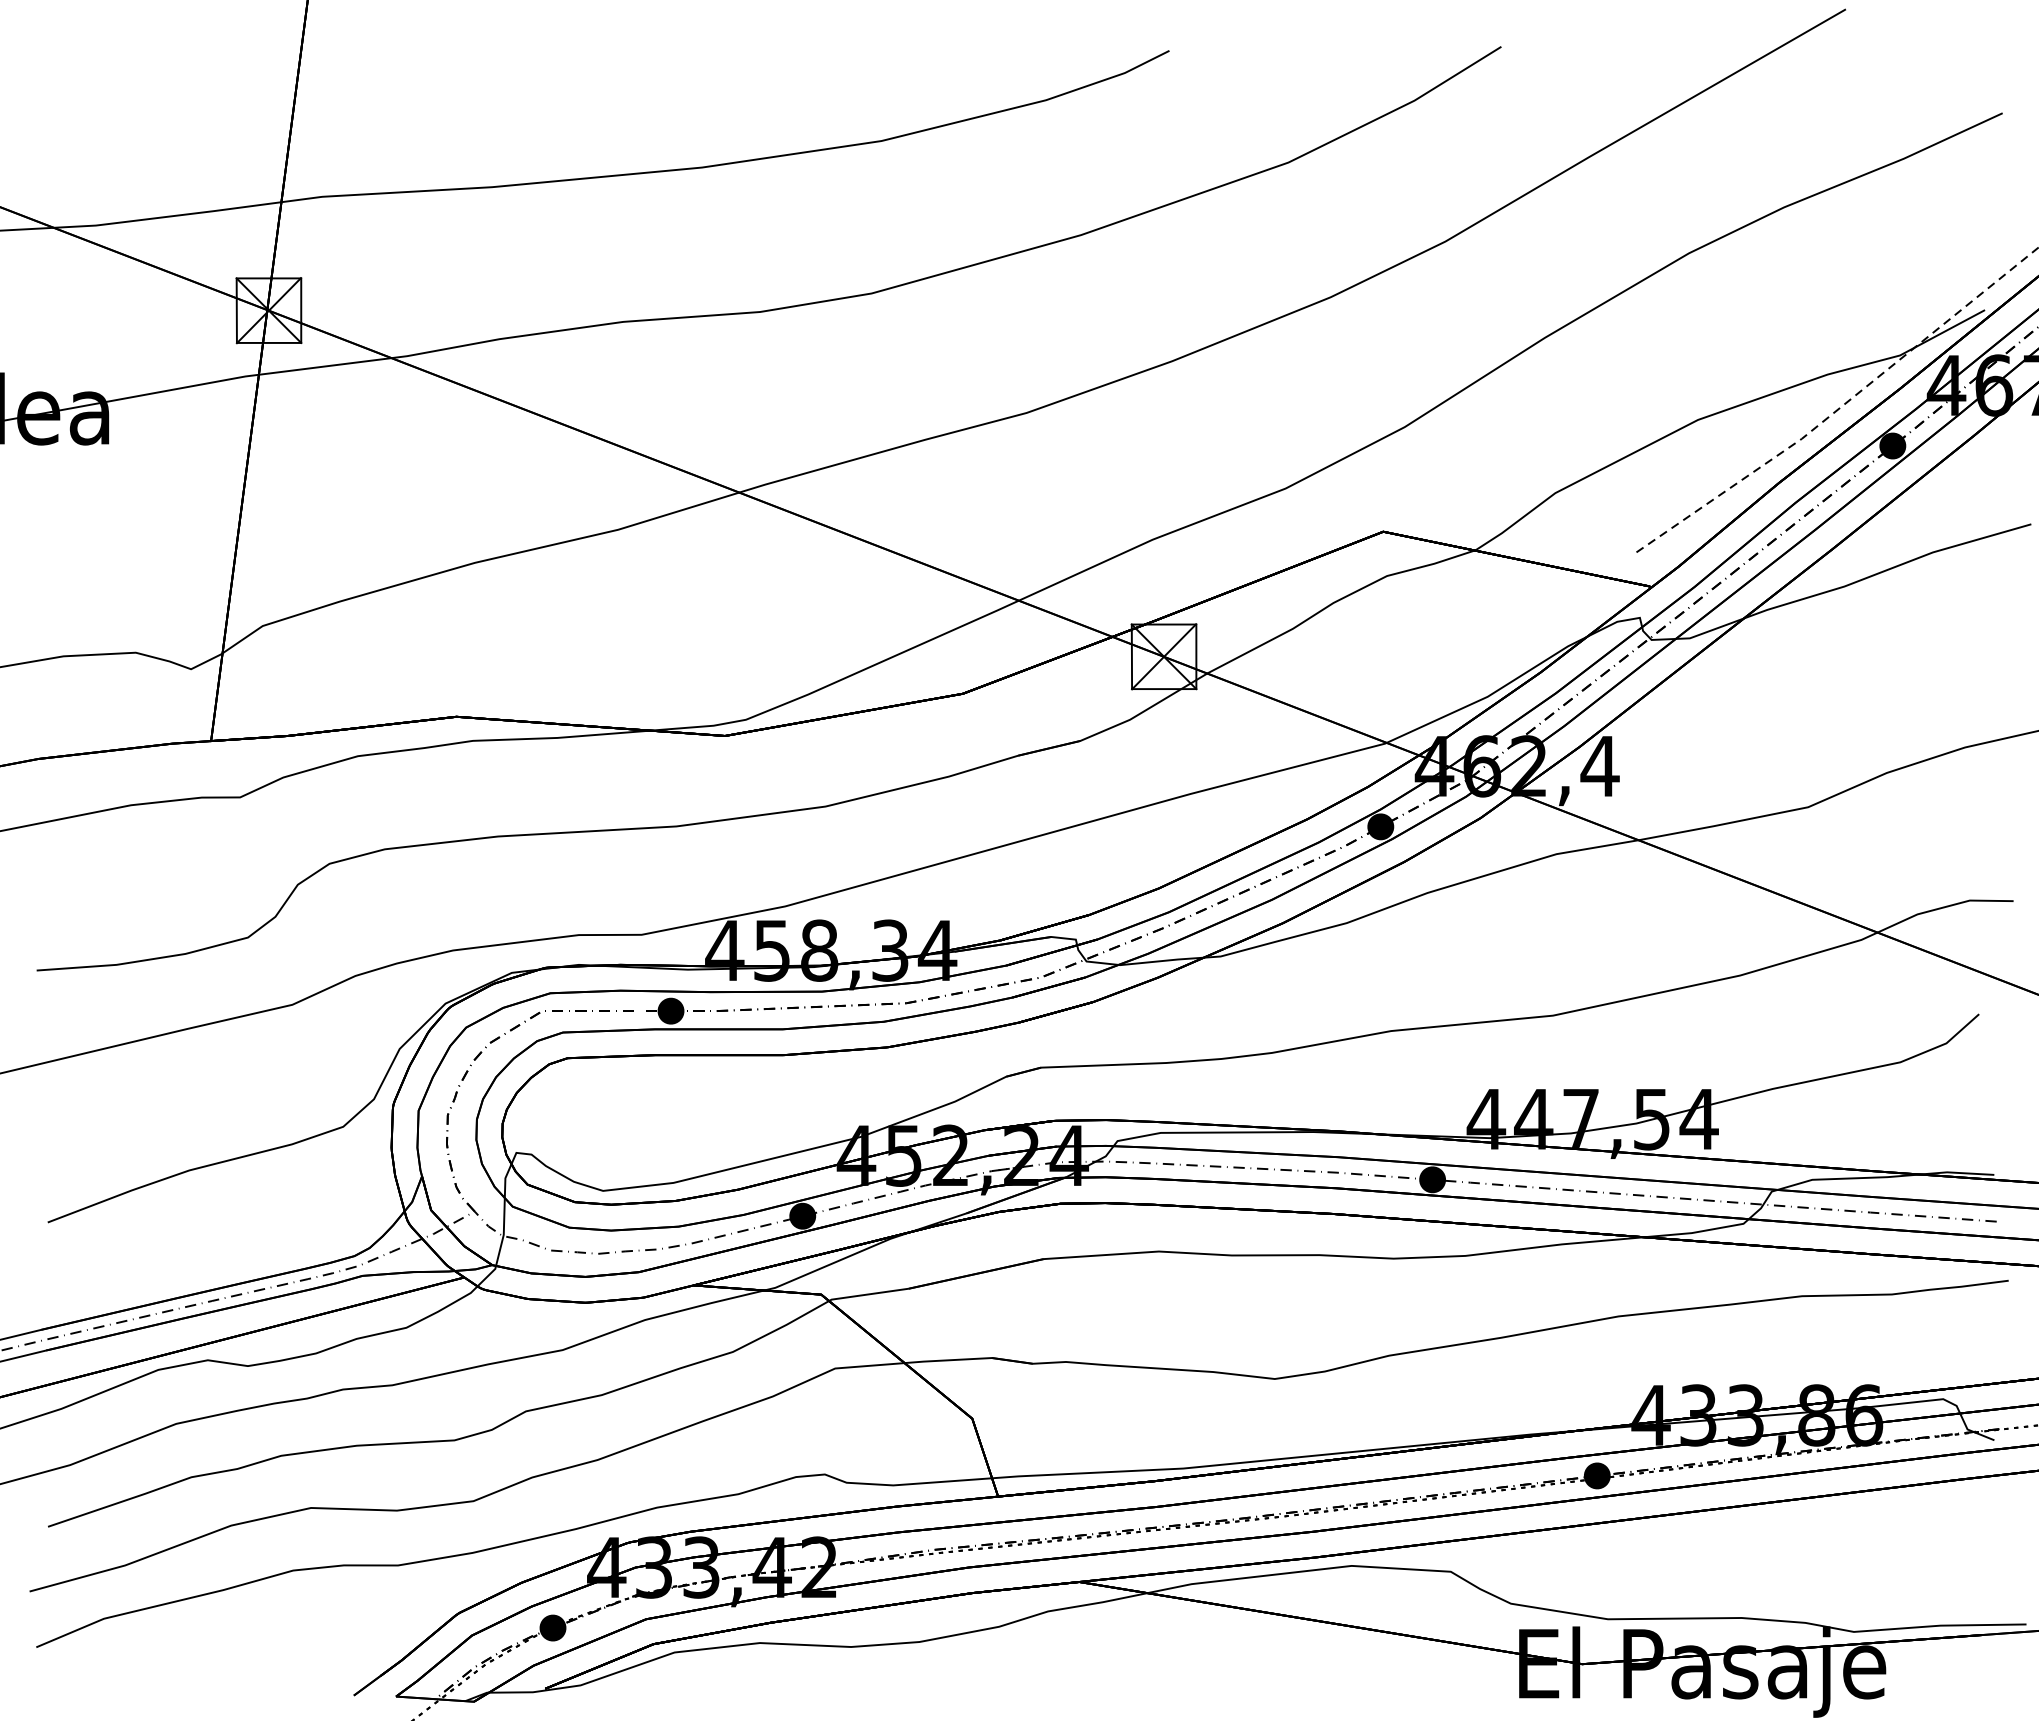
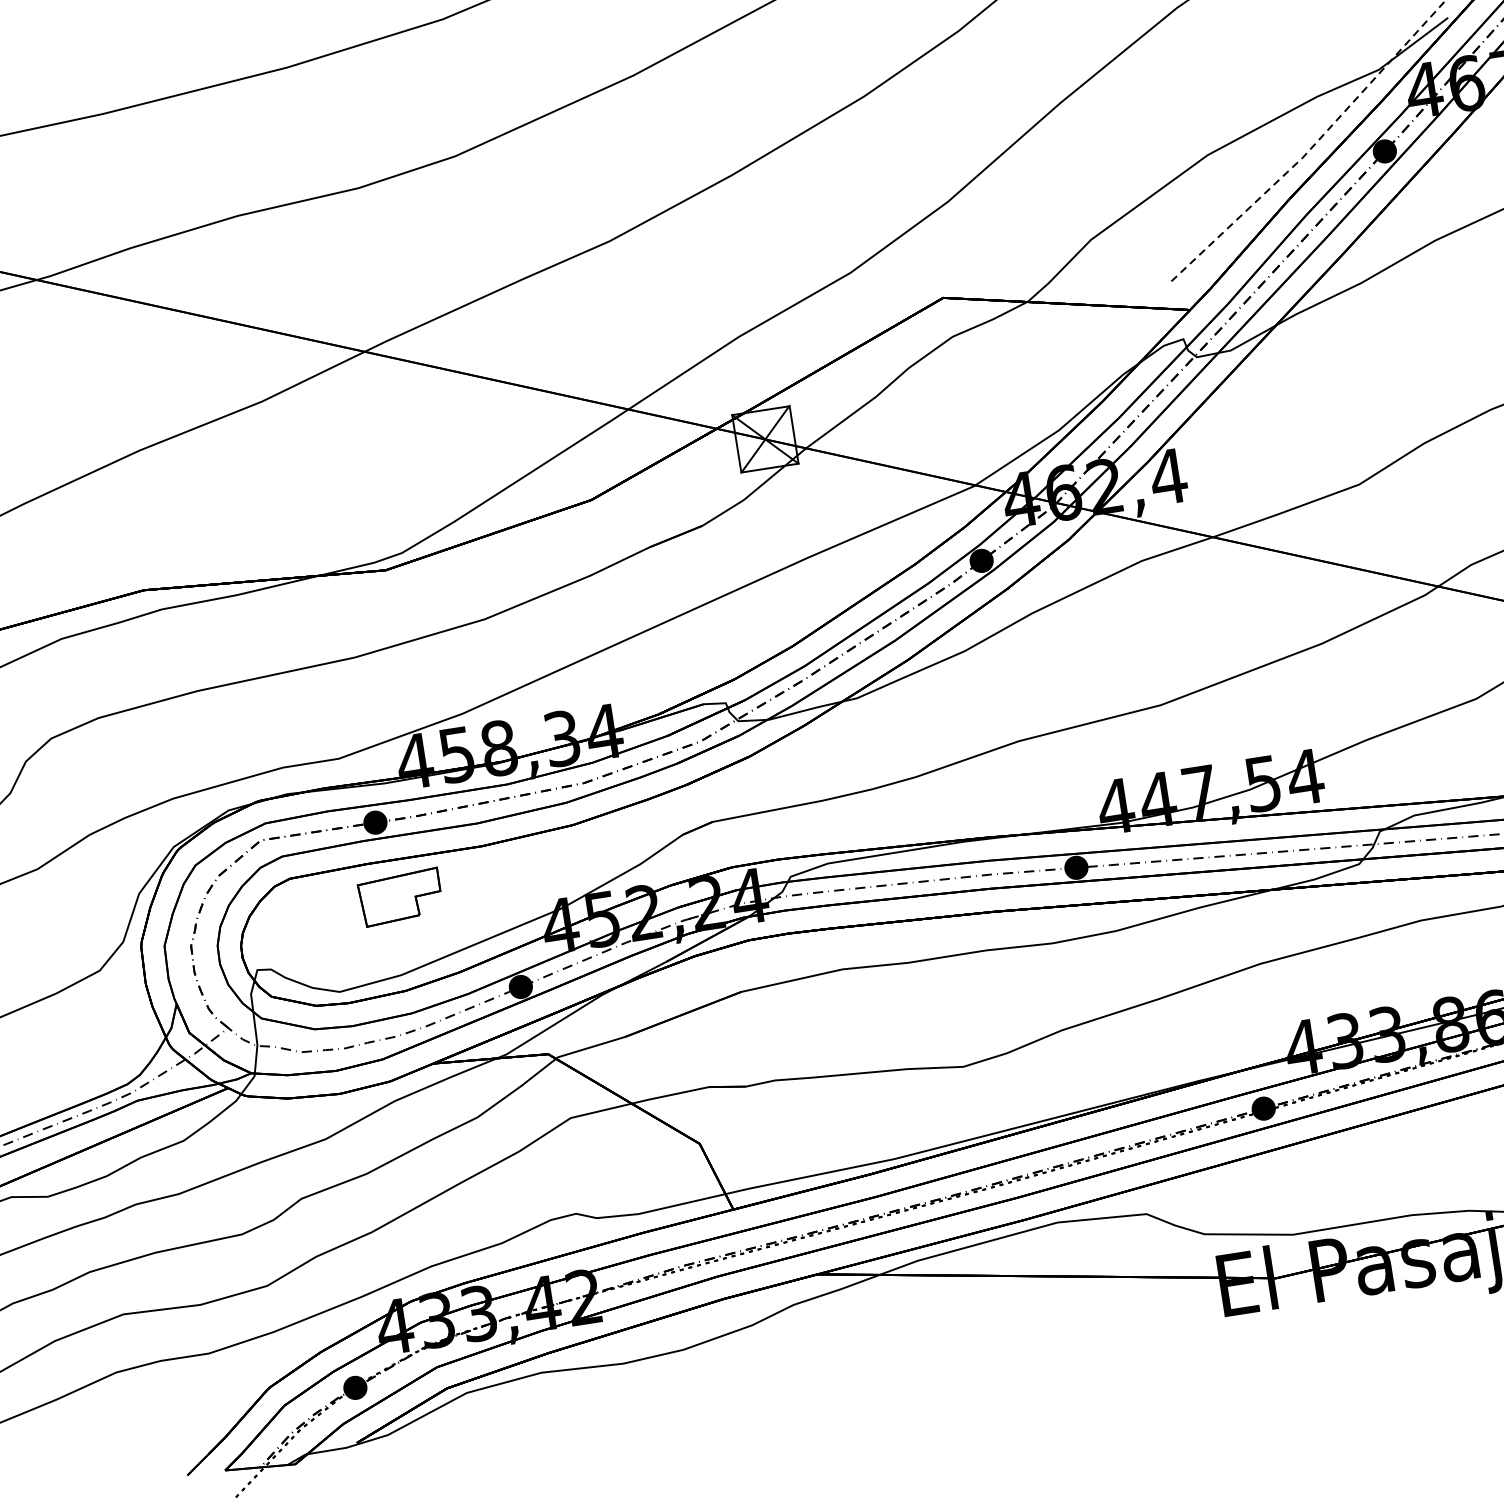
part: (685, 1097) -> (400, 897), added

